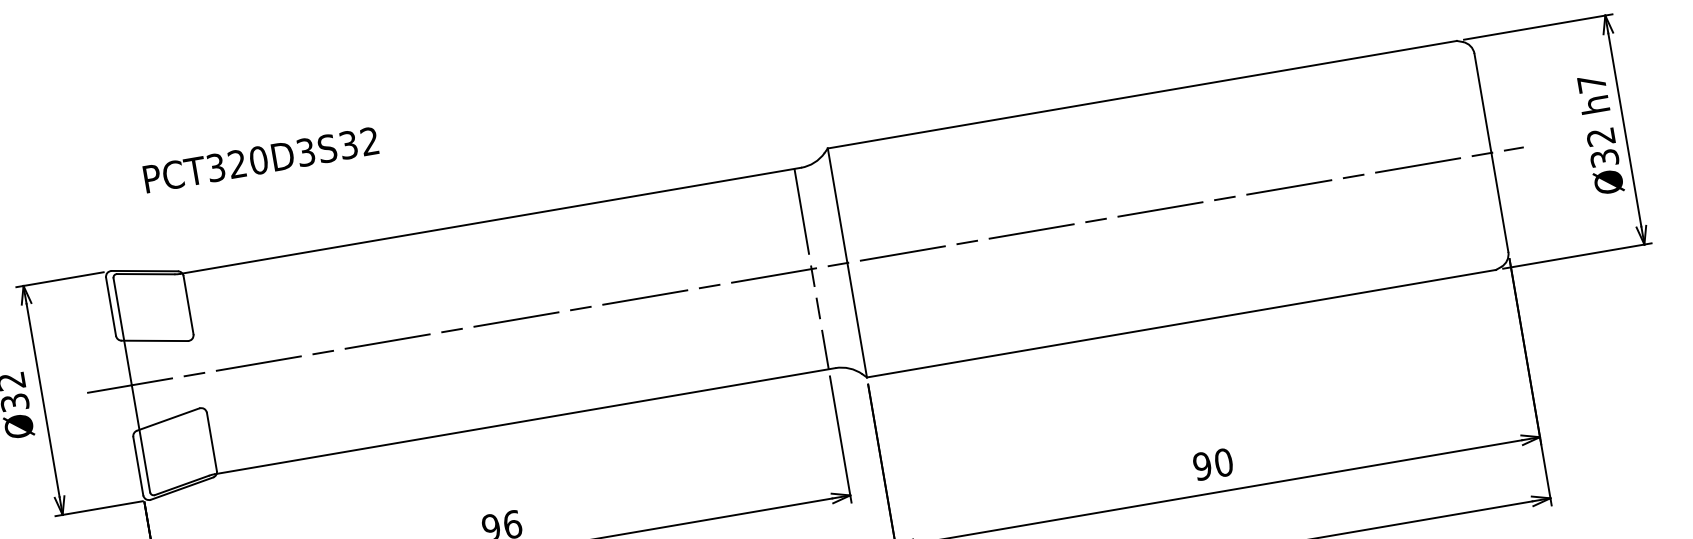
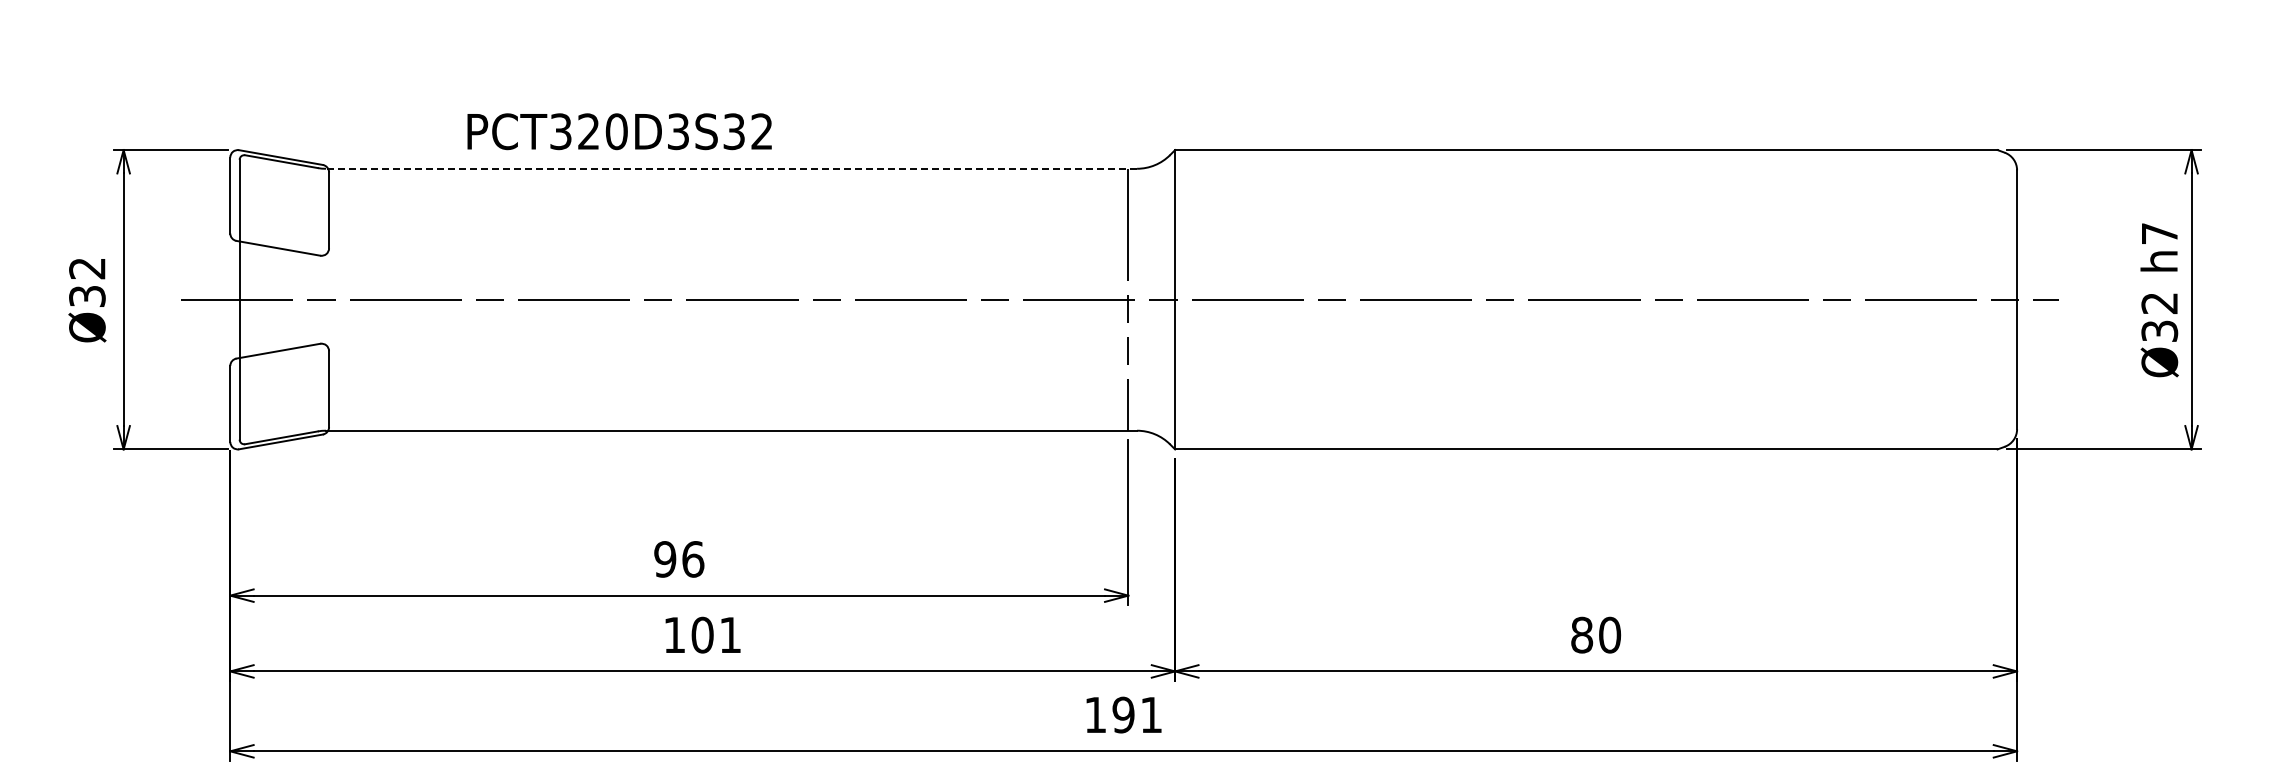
text: (260, 159) -> (619, 131), moved
line: (490, 220) -> (731, 168), solid -> dashed
text: (1202, 466) -> (1582, 635), 90 -> 80

